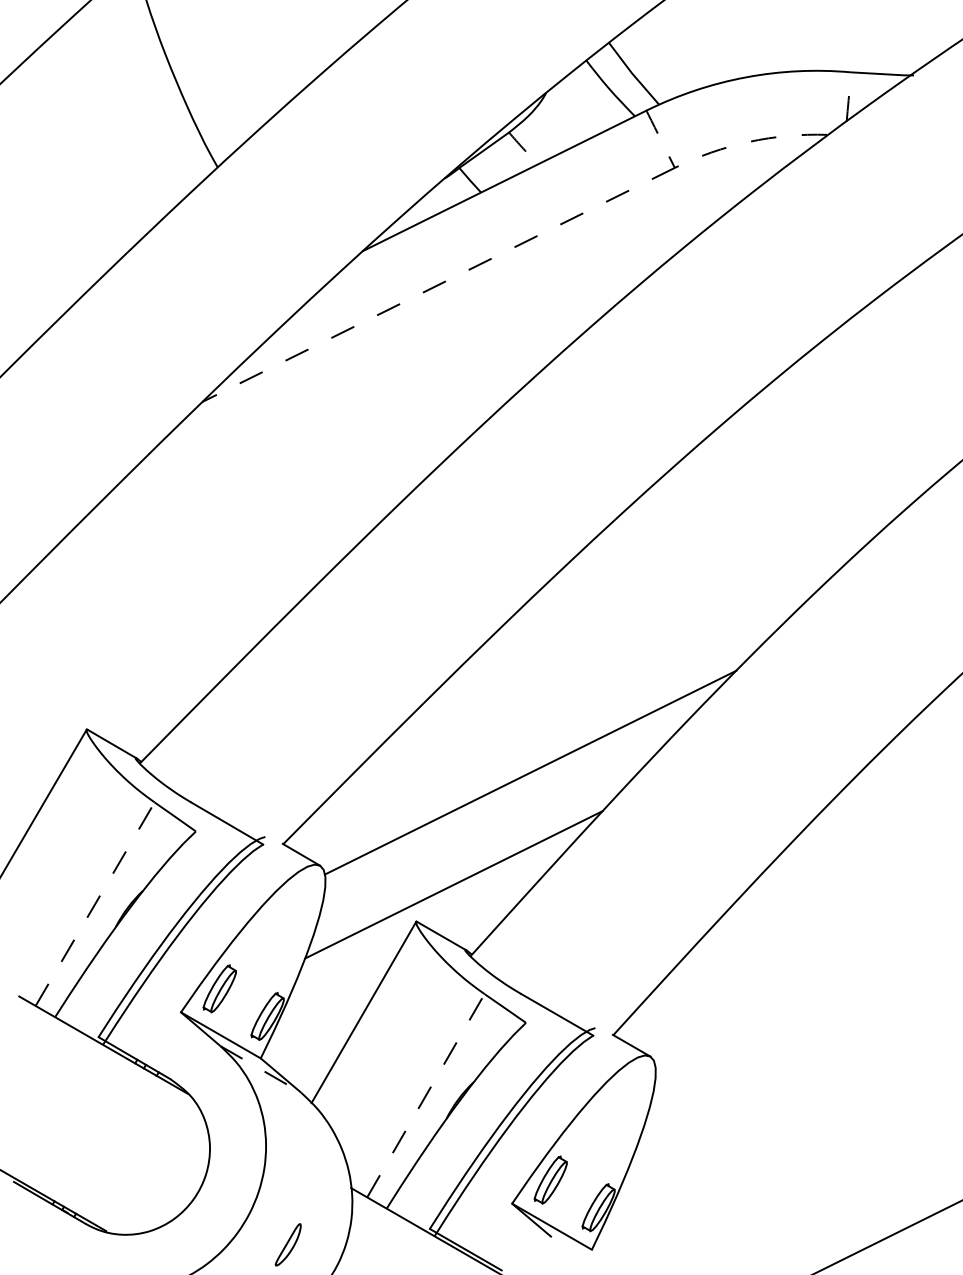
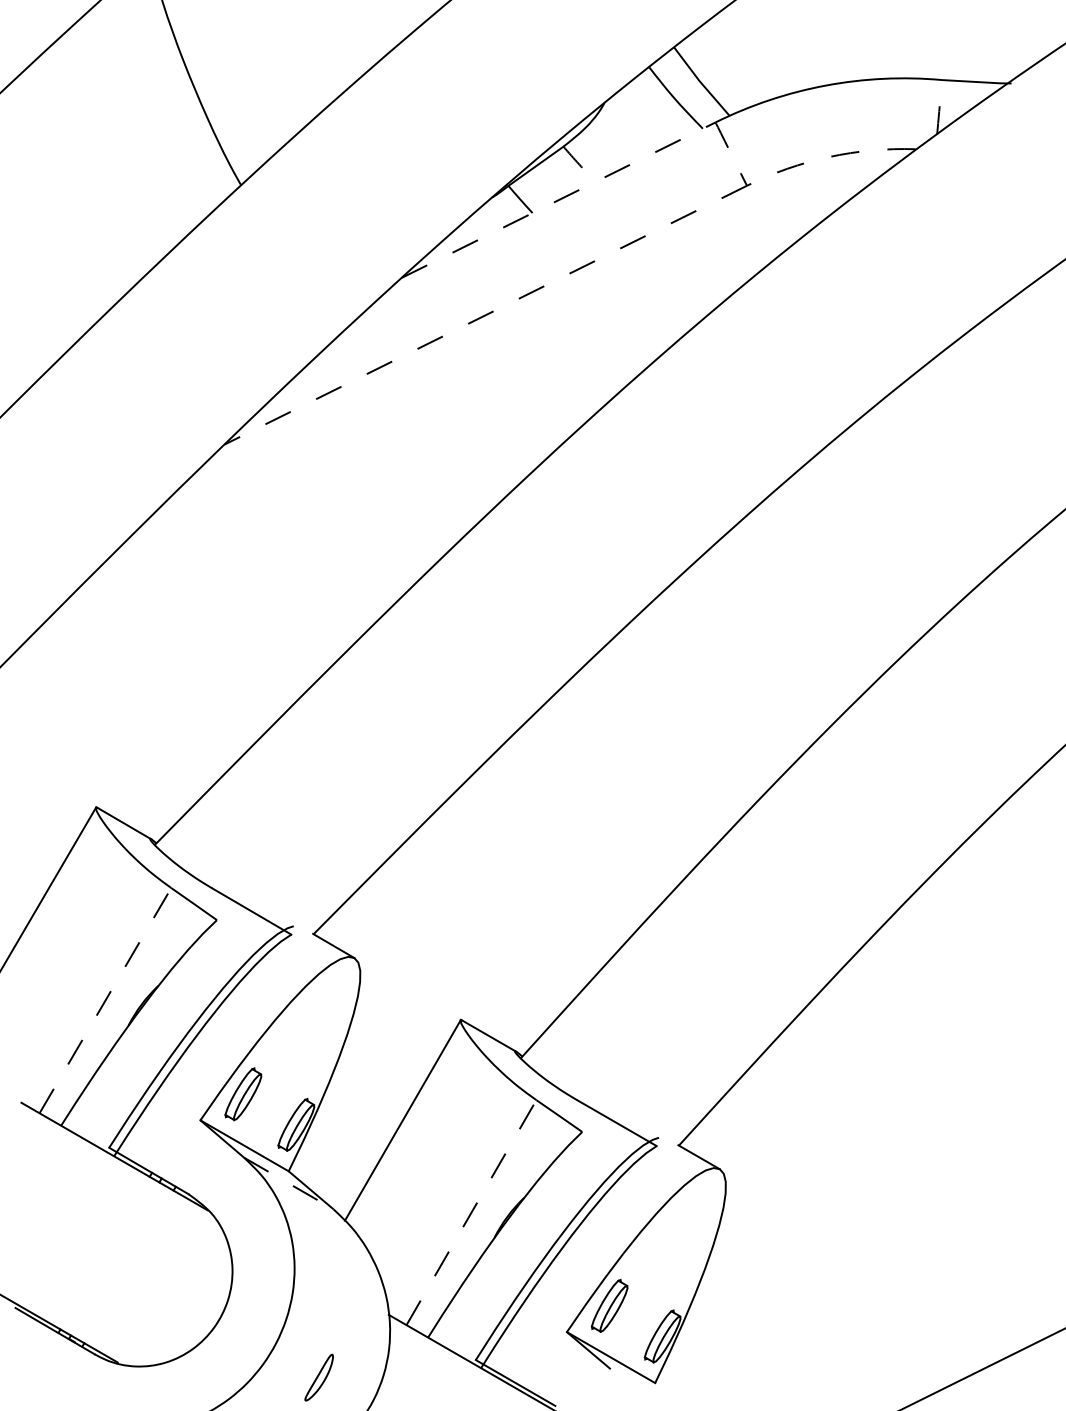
line: (505, 180) -> (559, 199), solid -> dashed
line: (530, 772) -> (587, 854), removed
line: (453, 884) -> (502, 978), removed

